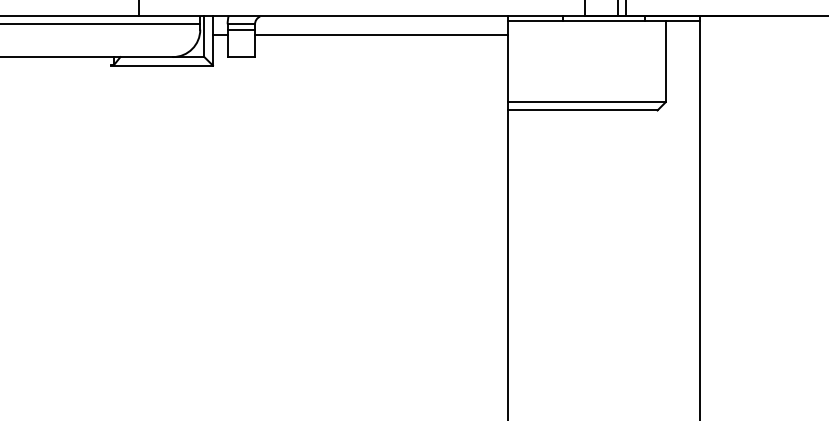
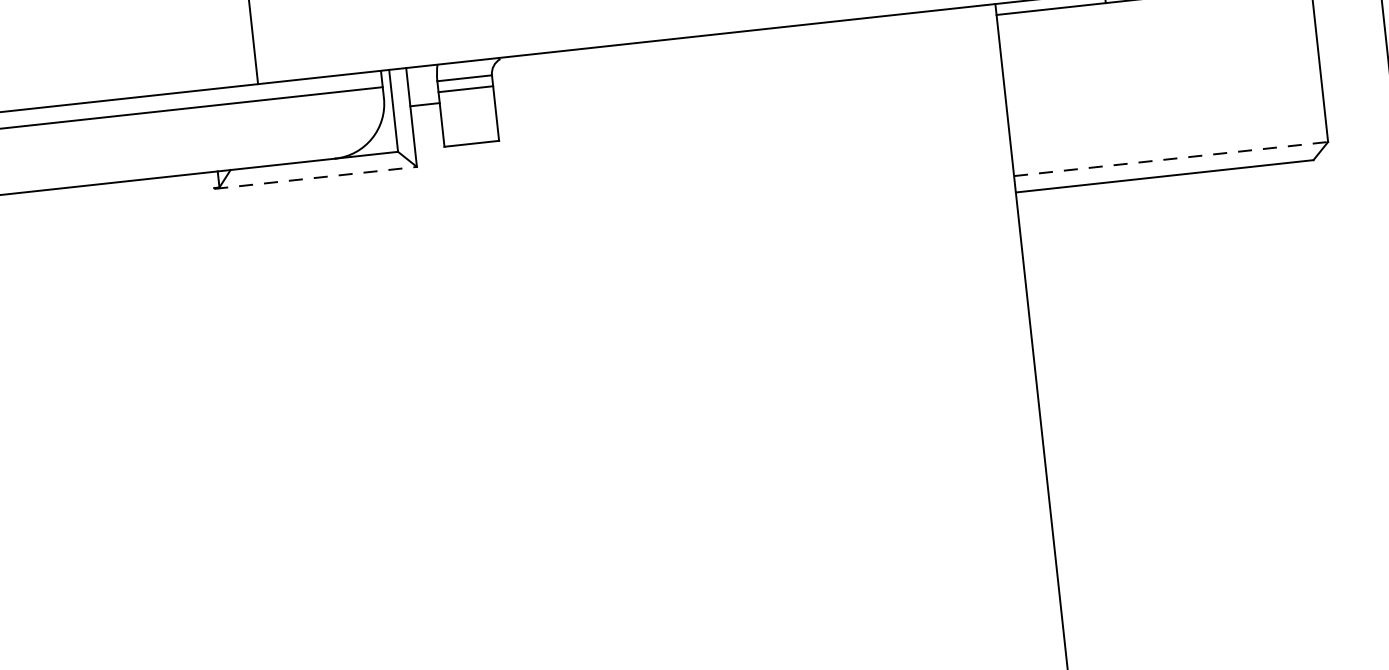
line: (381, 35) -> (746, 70), removed
line: (162, 65) -> (316, 177), solid -> dashed
line: (587, 102) -> (1172, 159), solid -> dashed

